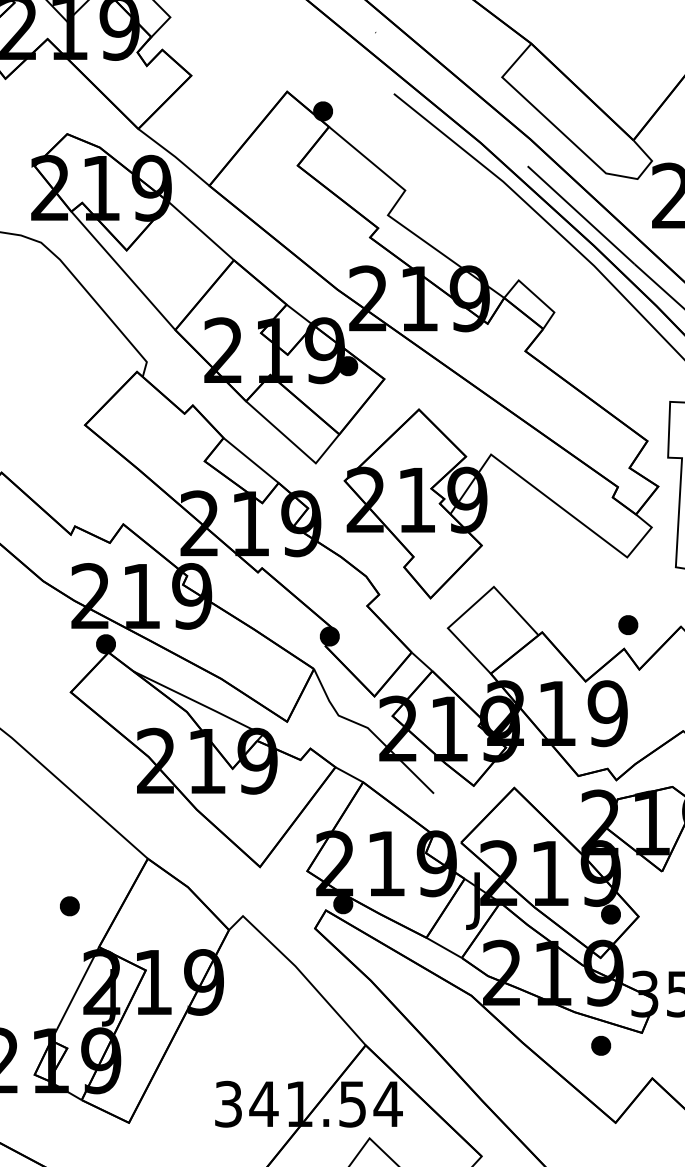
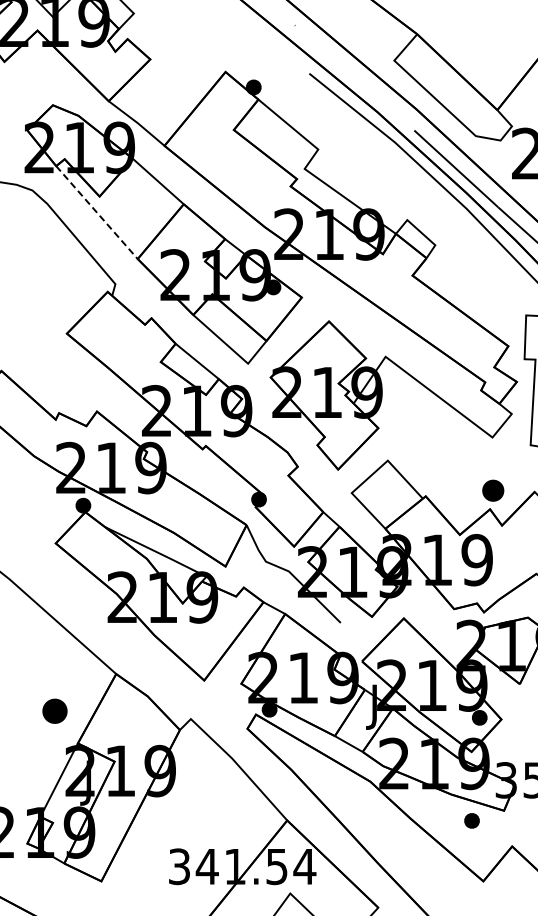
line: (122, 270) -> (96, 212), solid -> dashed
part: (628, 624) -> (493, 490), size x1.4
part: (69, 906) -> (54, 711), size x1.6

